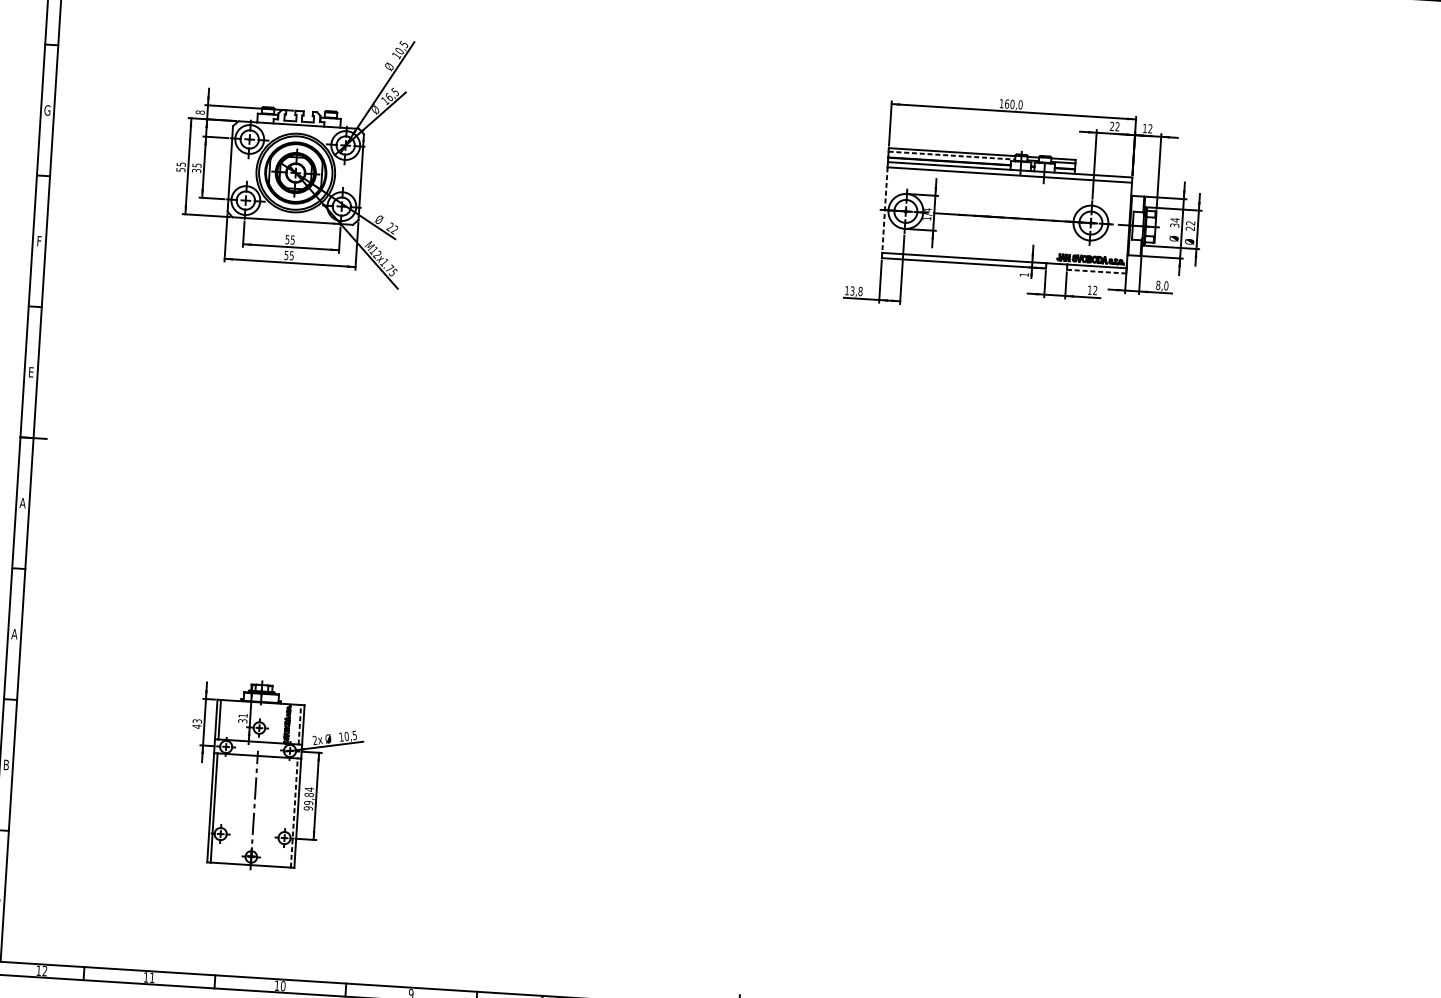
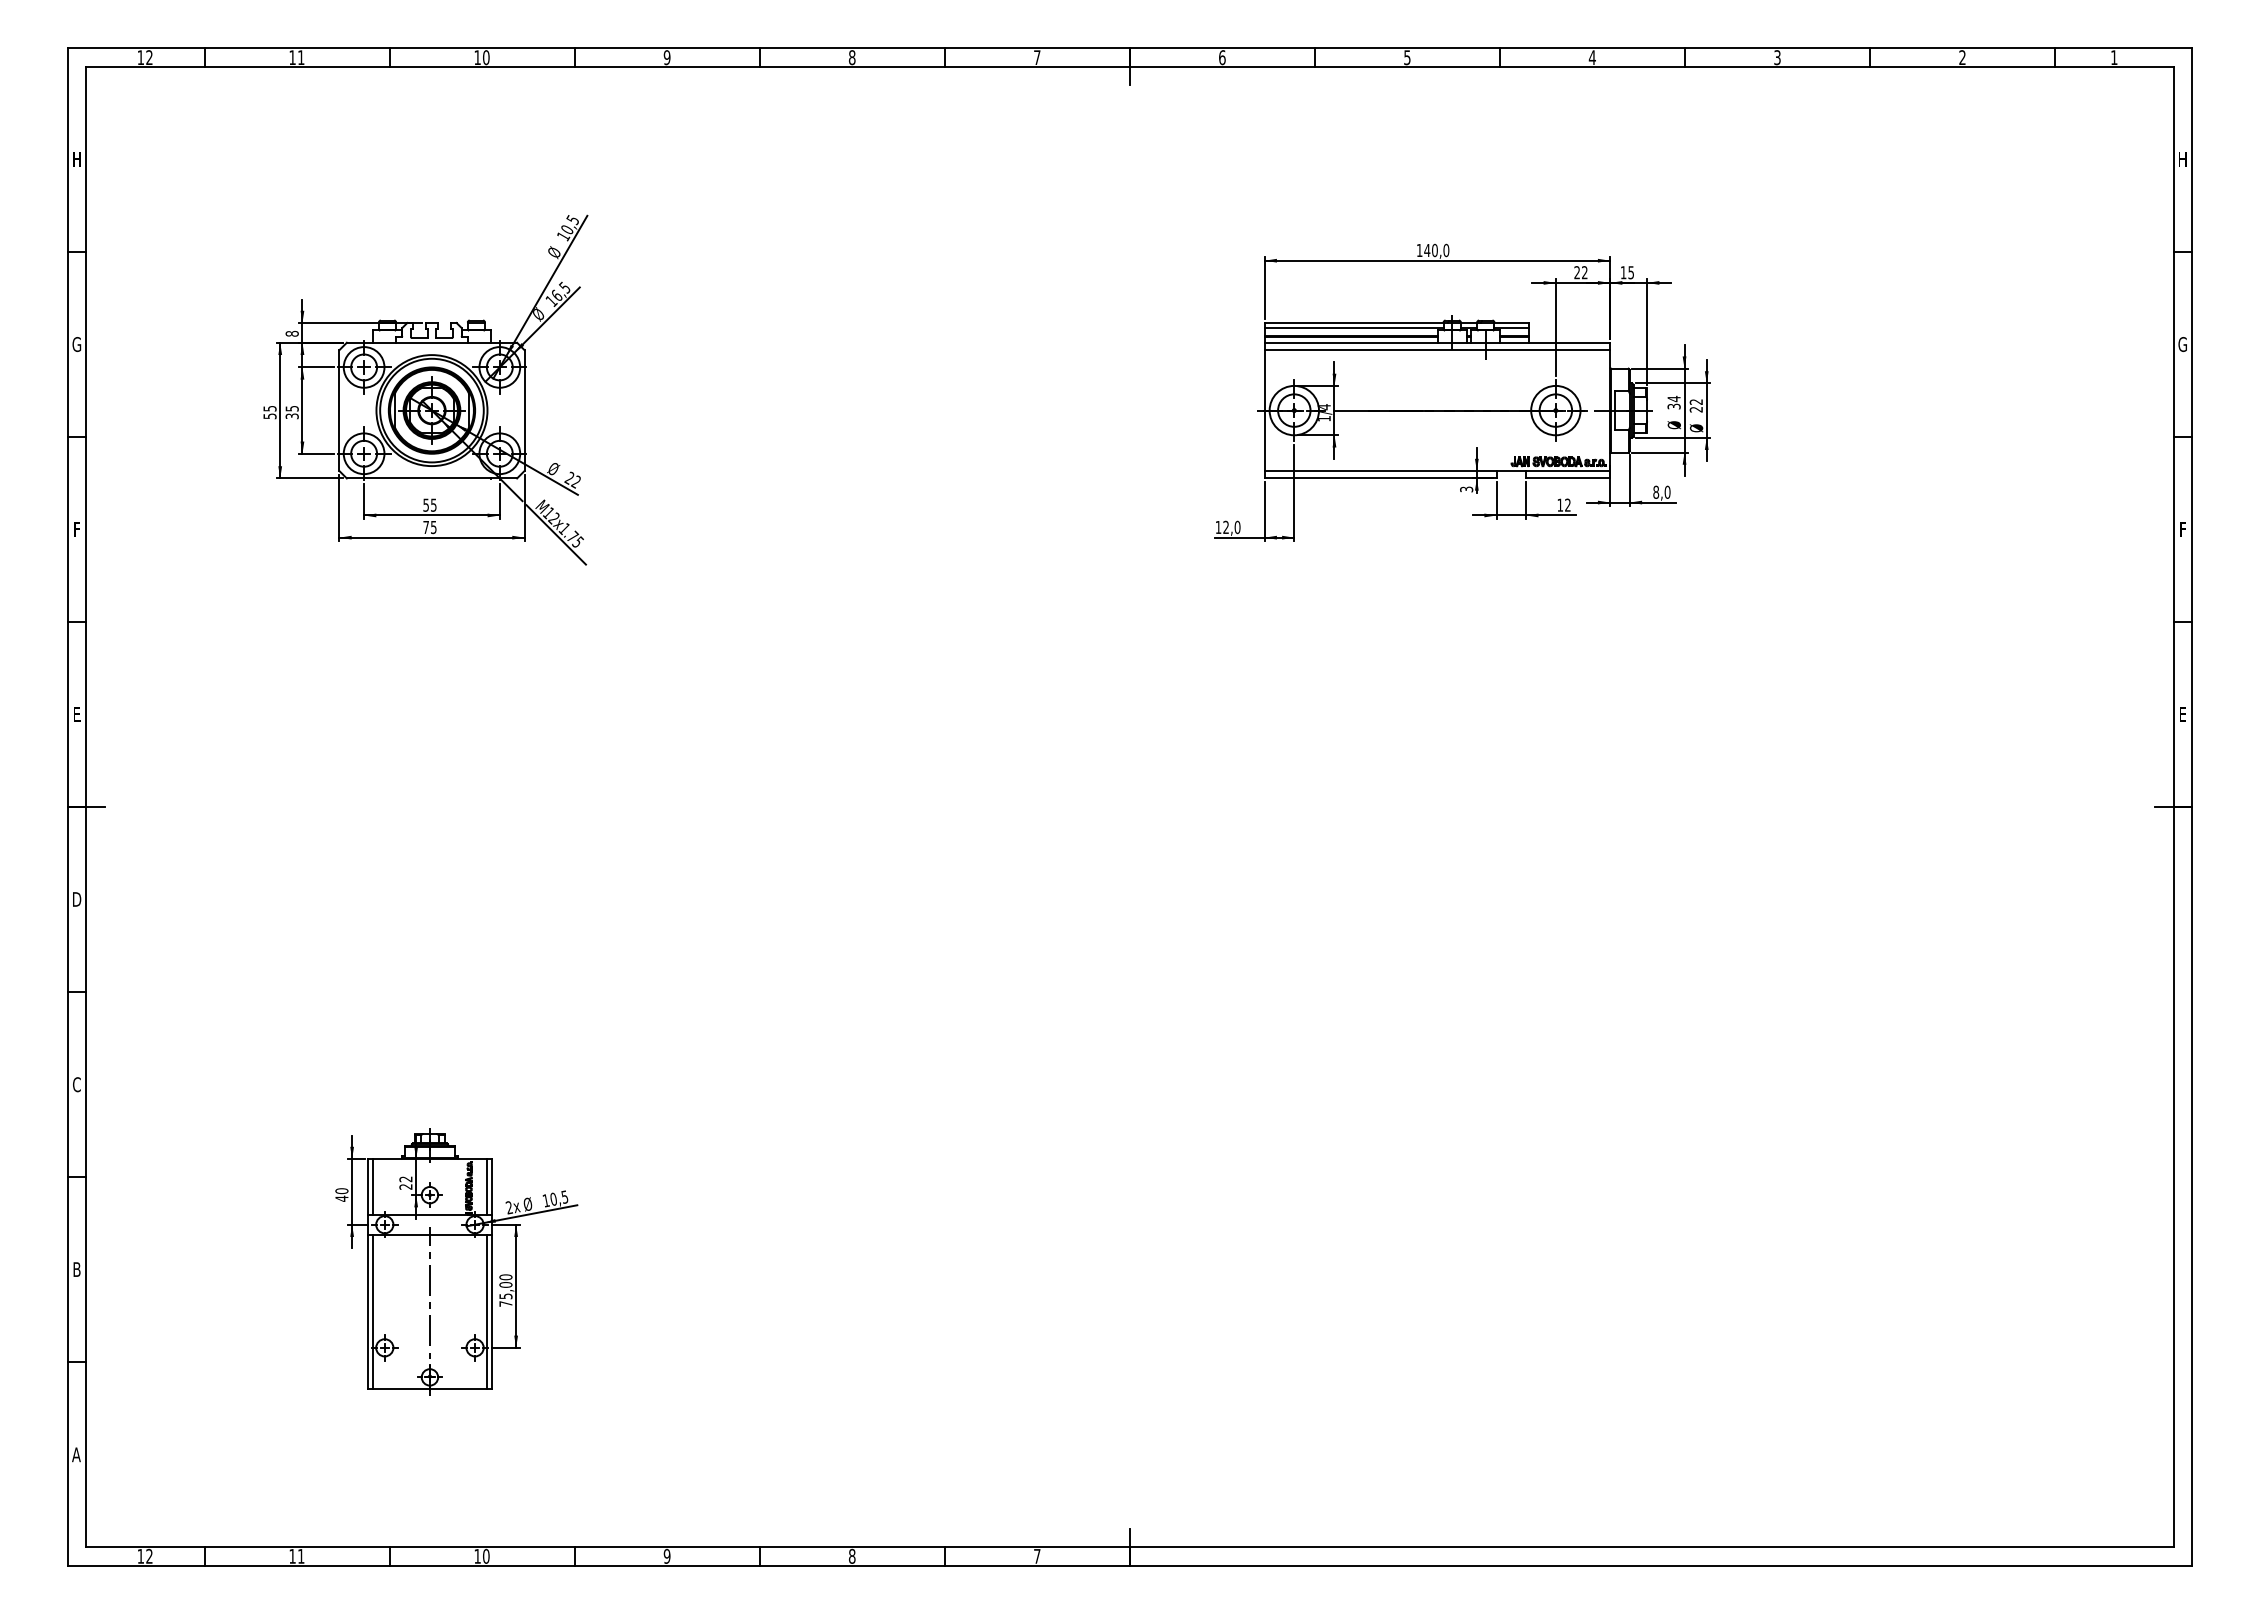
text: (1007, 104) -> (1427, 250), 160,0 -> 140,0
text: (1149, 128) -> (1630, 272), 12 -> 15
line: (952, 155) -> (1354, 327), dashed -> solid
line: (884, 210) -> (1264, 411), dashed -> solid
text: (286, 255) -> (425, 527), 55 -> 75
line: (1096, 271) -> (1568, 478), dashed -> solid
text: (1024, 274) -> (1466, 489), 1 -> 3
text: (856, 291) -> (1231, 527), 13,8 -> 12,0
text: (22, 503) -> (76, 899), A -> D
text: (14, 634) -> (76, 1084), A -> C
text: (242, 717) -> (405, 1182), 31 -> 22
text: (197, 721) -> (341, 1191), 43 -> 40
line: (299, 724) -> (486, 1186), dashed -> solid
text: (308, 798) -> (505, 1290), 99,84 -> 75,00
line: (294, 812) -> (486, 1311), dashed -> solid

